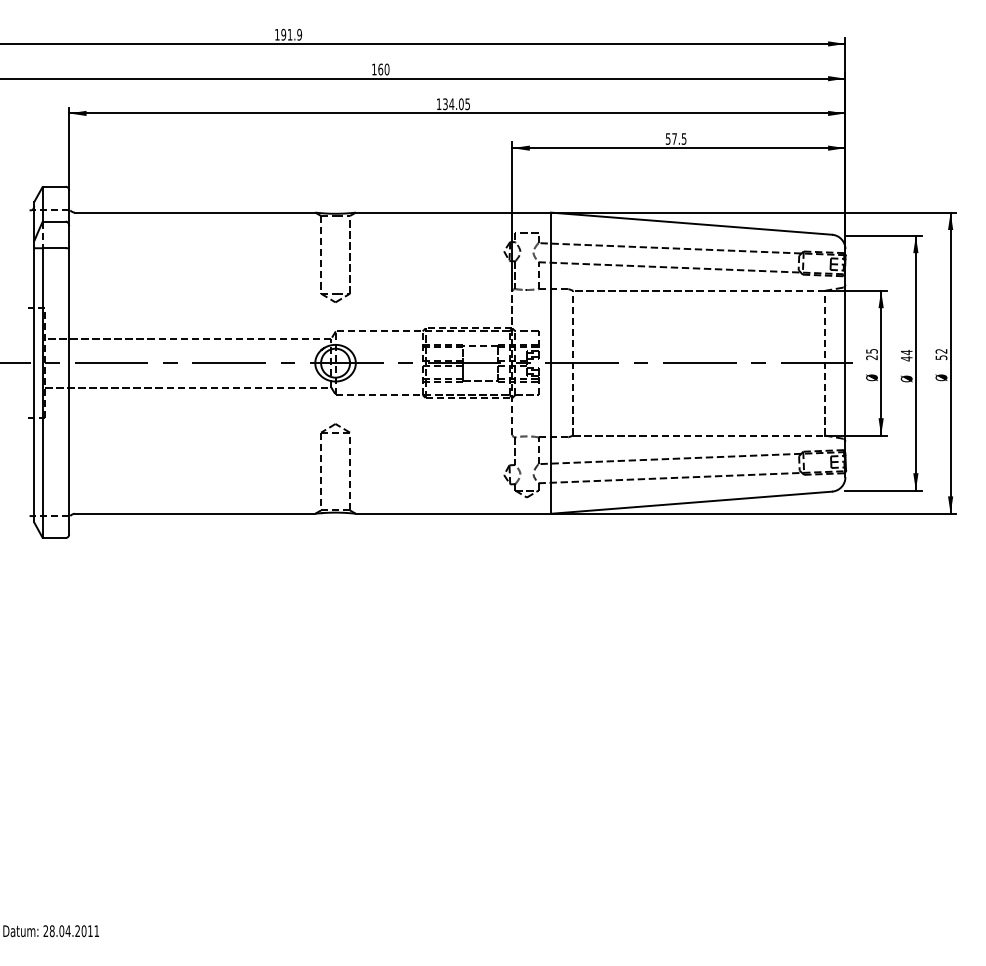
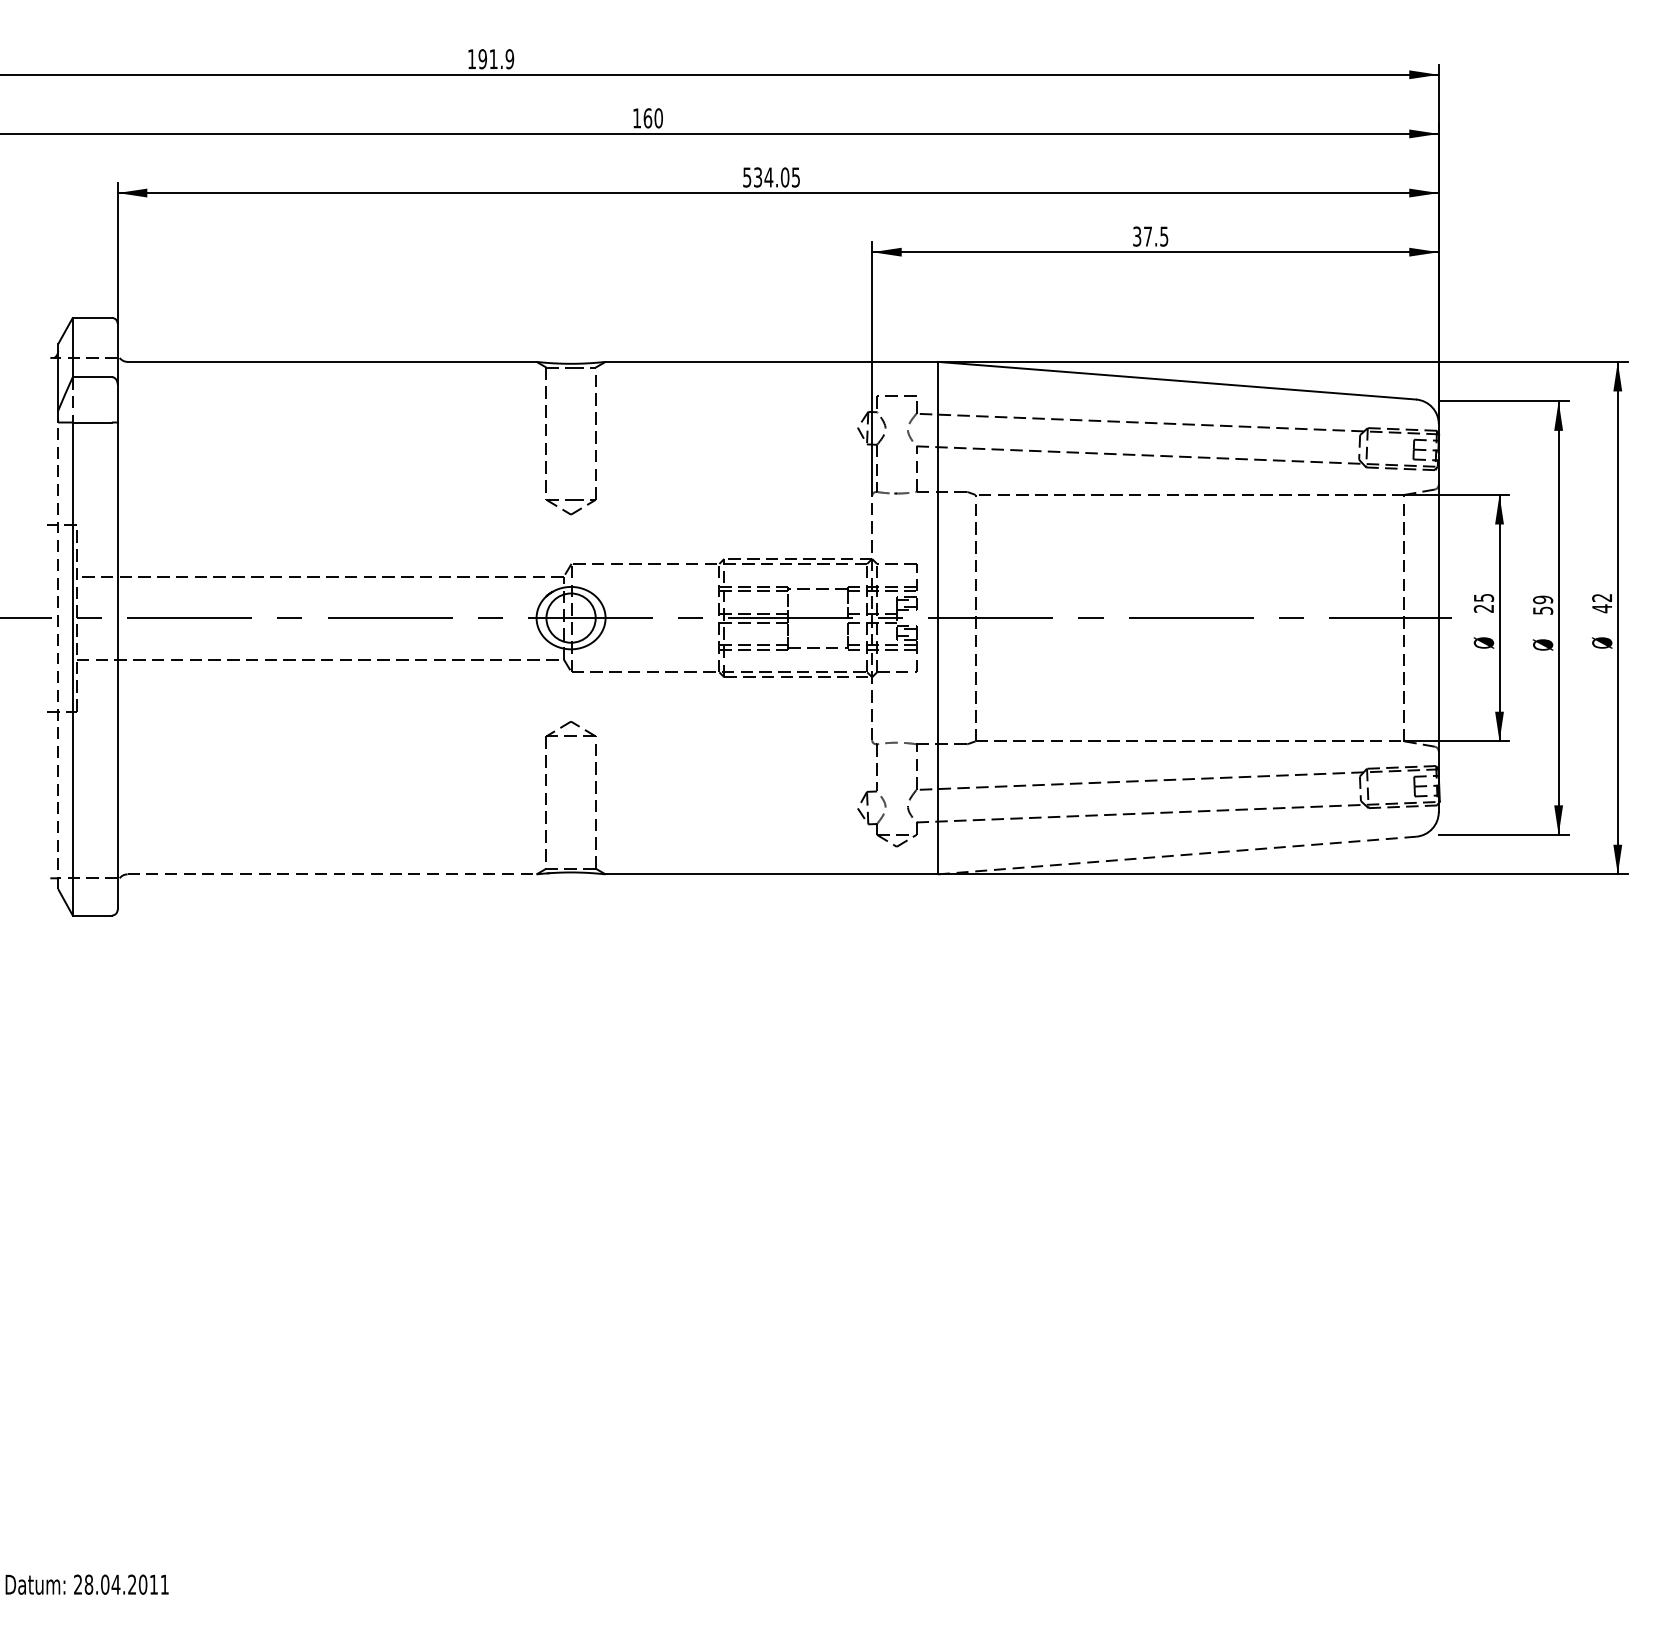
text: (438, 104) -> (746, 177), 134.05 -> 534.05
text: (668, 138) -> (1137, 235), 57.5 -> 37.5
text: (906, 355) -> (1542, 605), 44 -> 59
text: (941, 357) -> (1602, 608), 52 -> 42
line: (34, 384) -> (58, 654), solid -> dashed
line: (691, 502) -> (1176, 855), solid -> dashed
line: (195, 513) -> (332, 873), solid -> dashed

